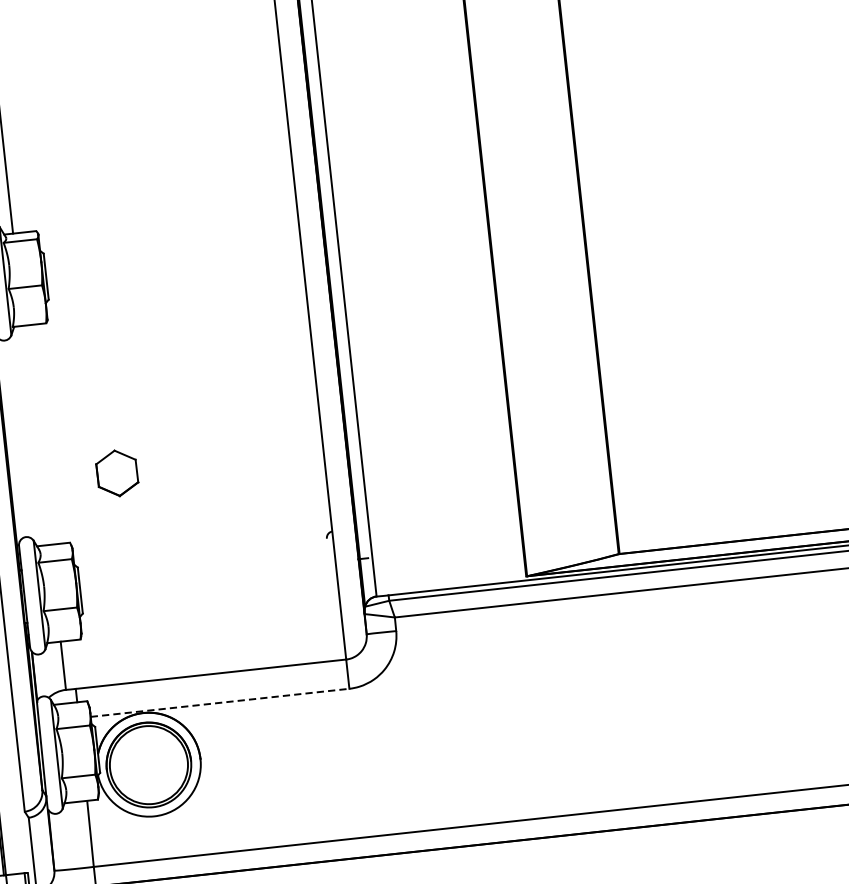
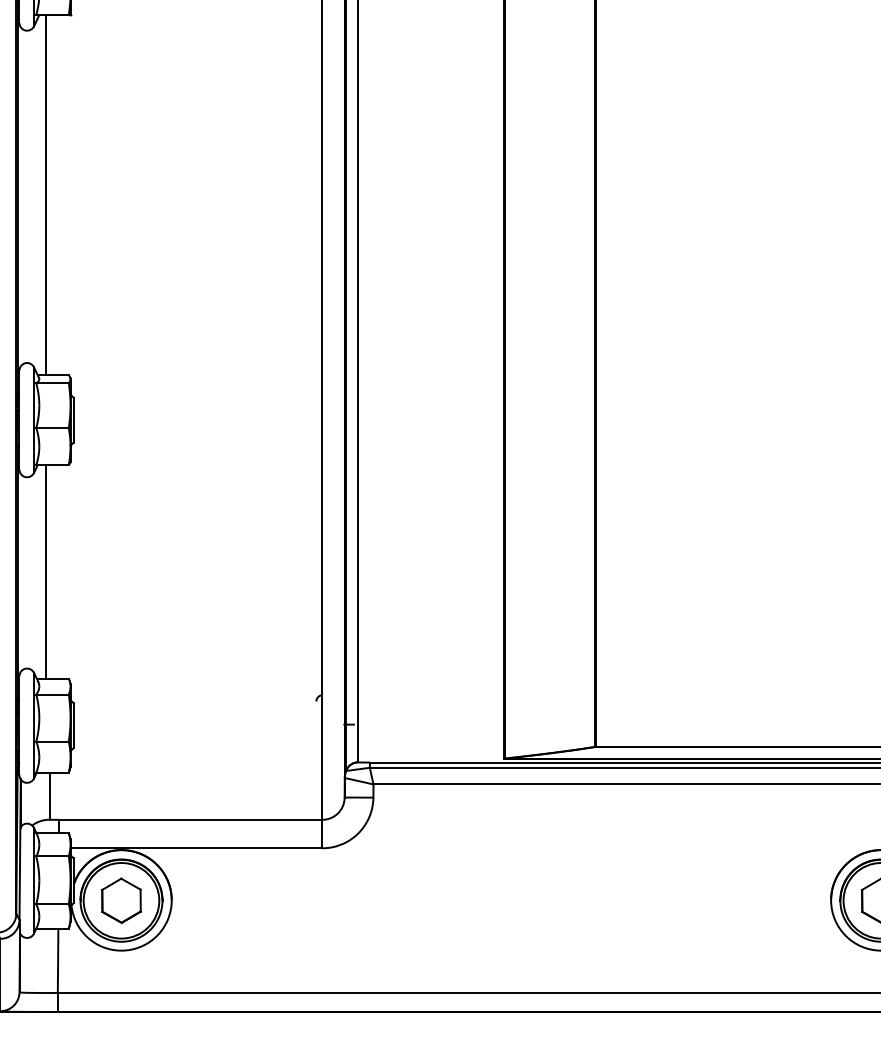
line: (35, 435) -> (46, 571), added
part: (117, 473) -> (121, 900), moved
line: (220, 703) -> (196, 848), dashed -> solid

